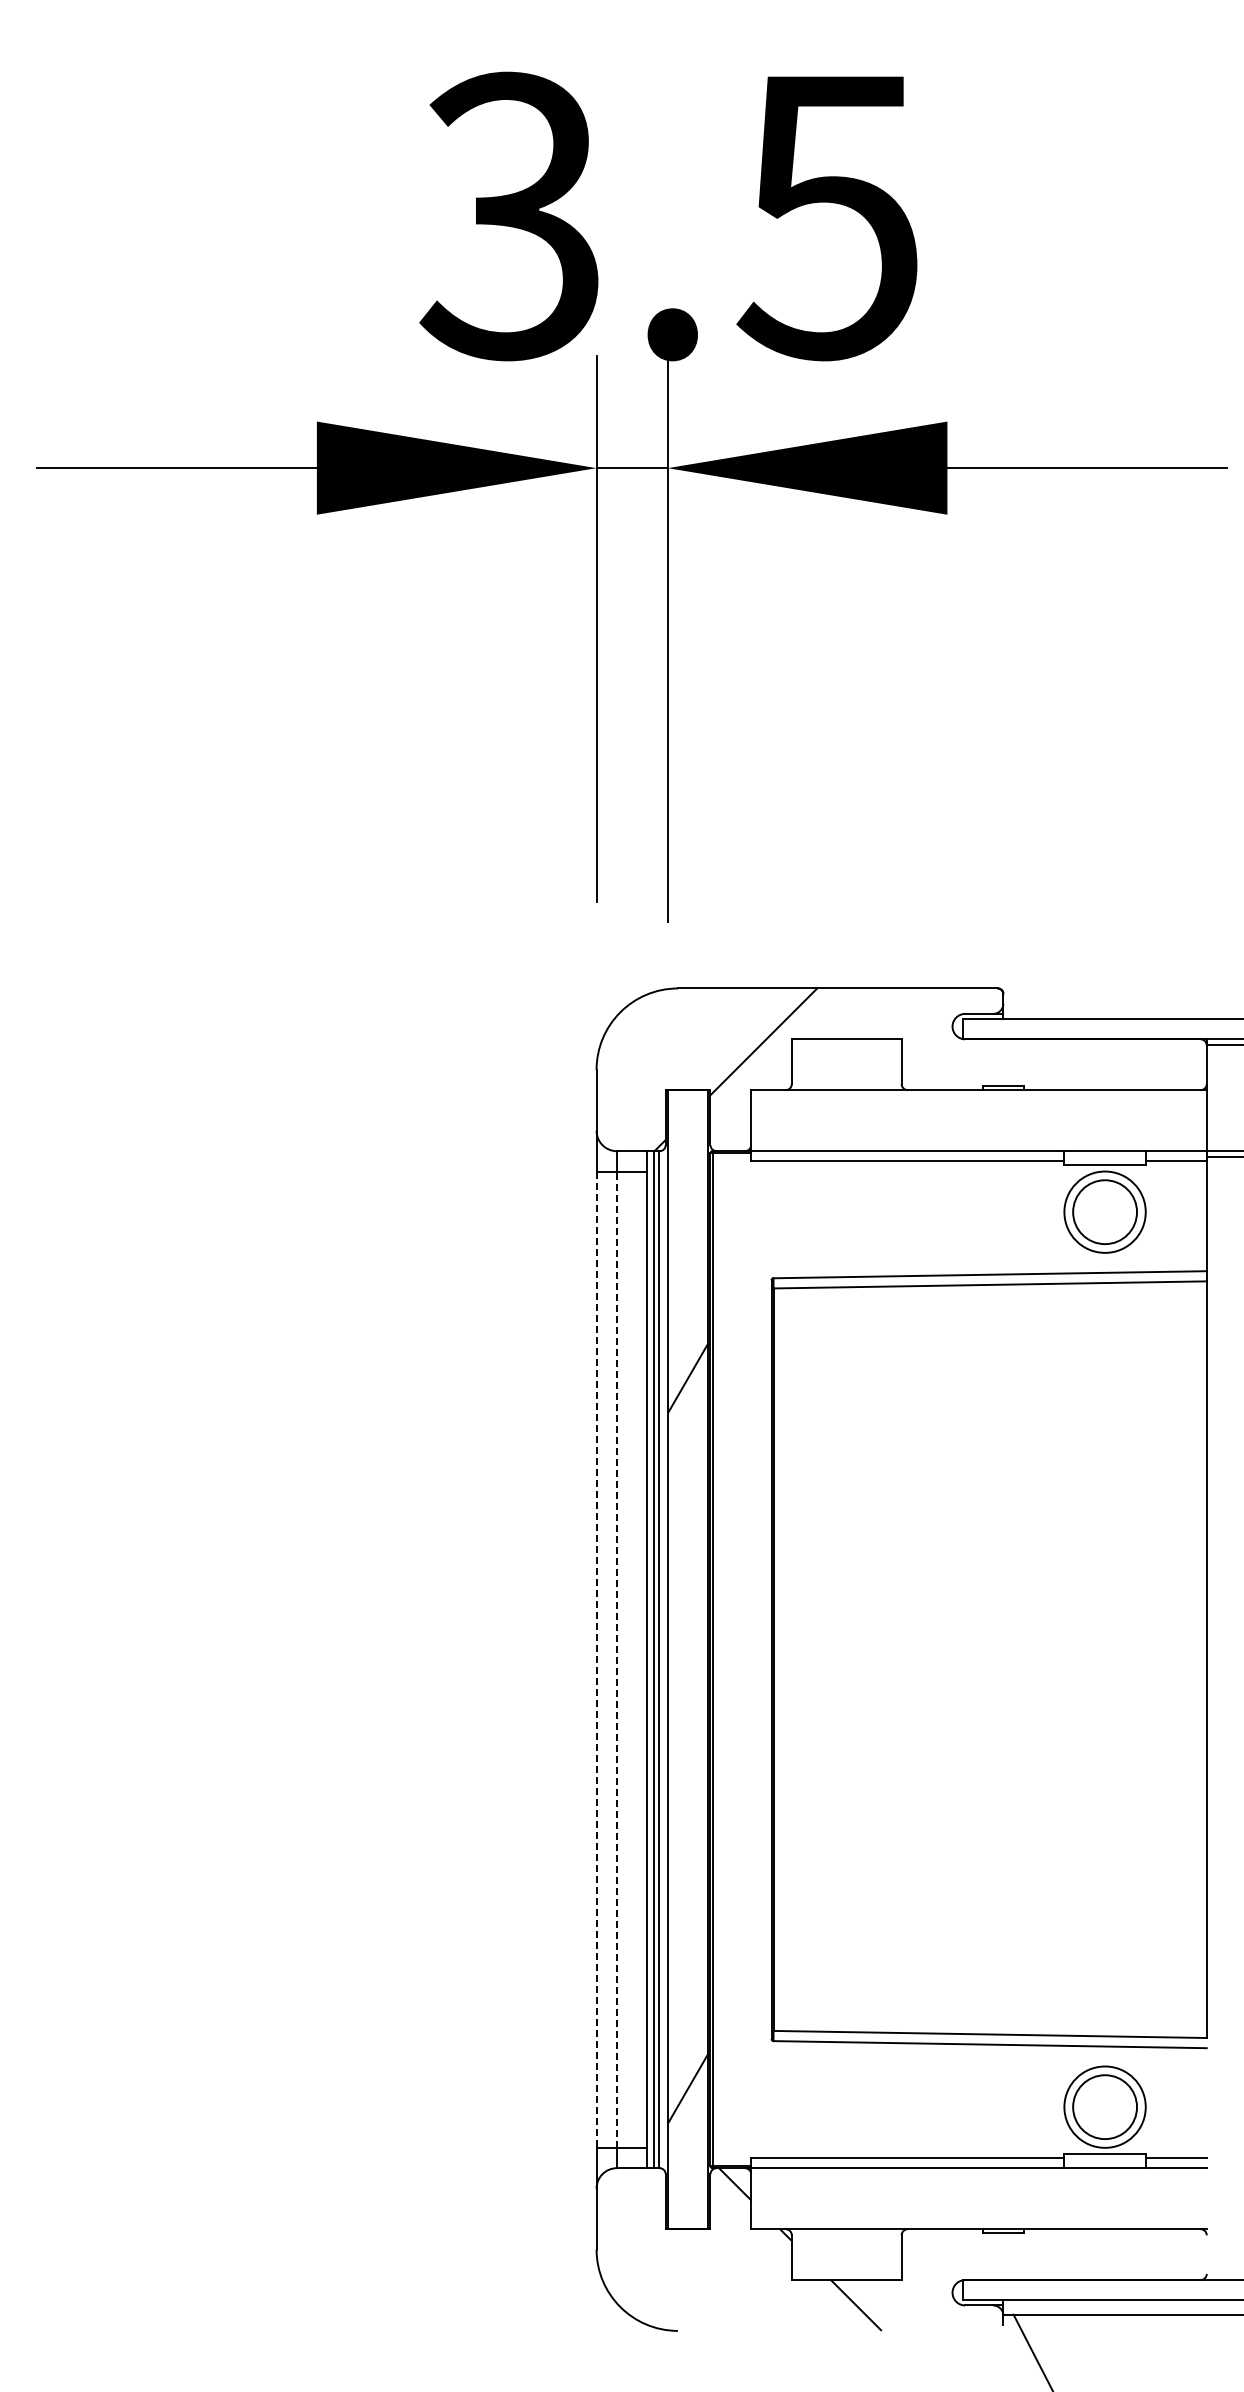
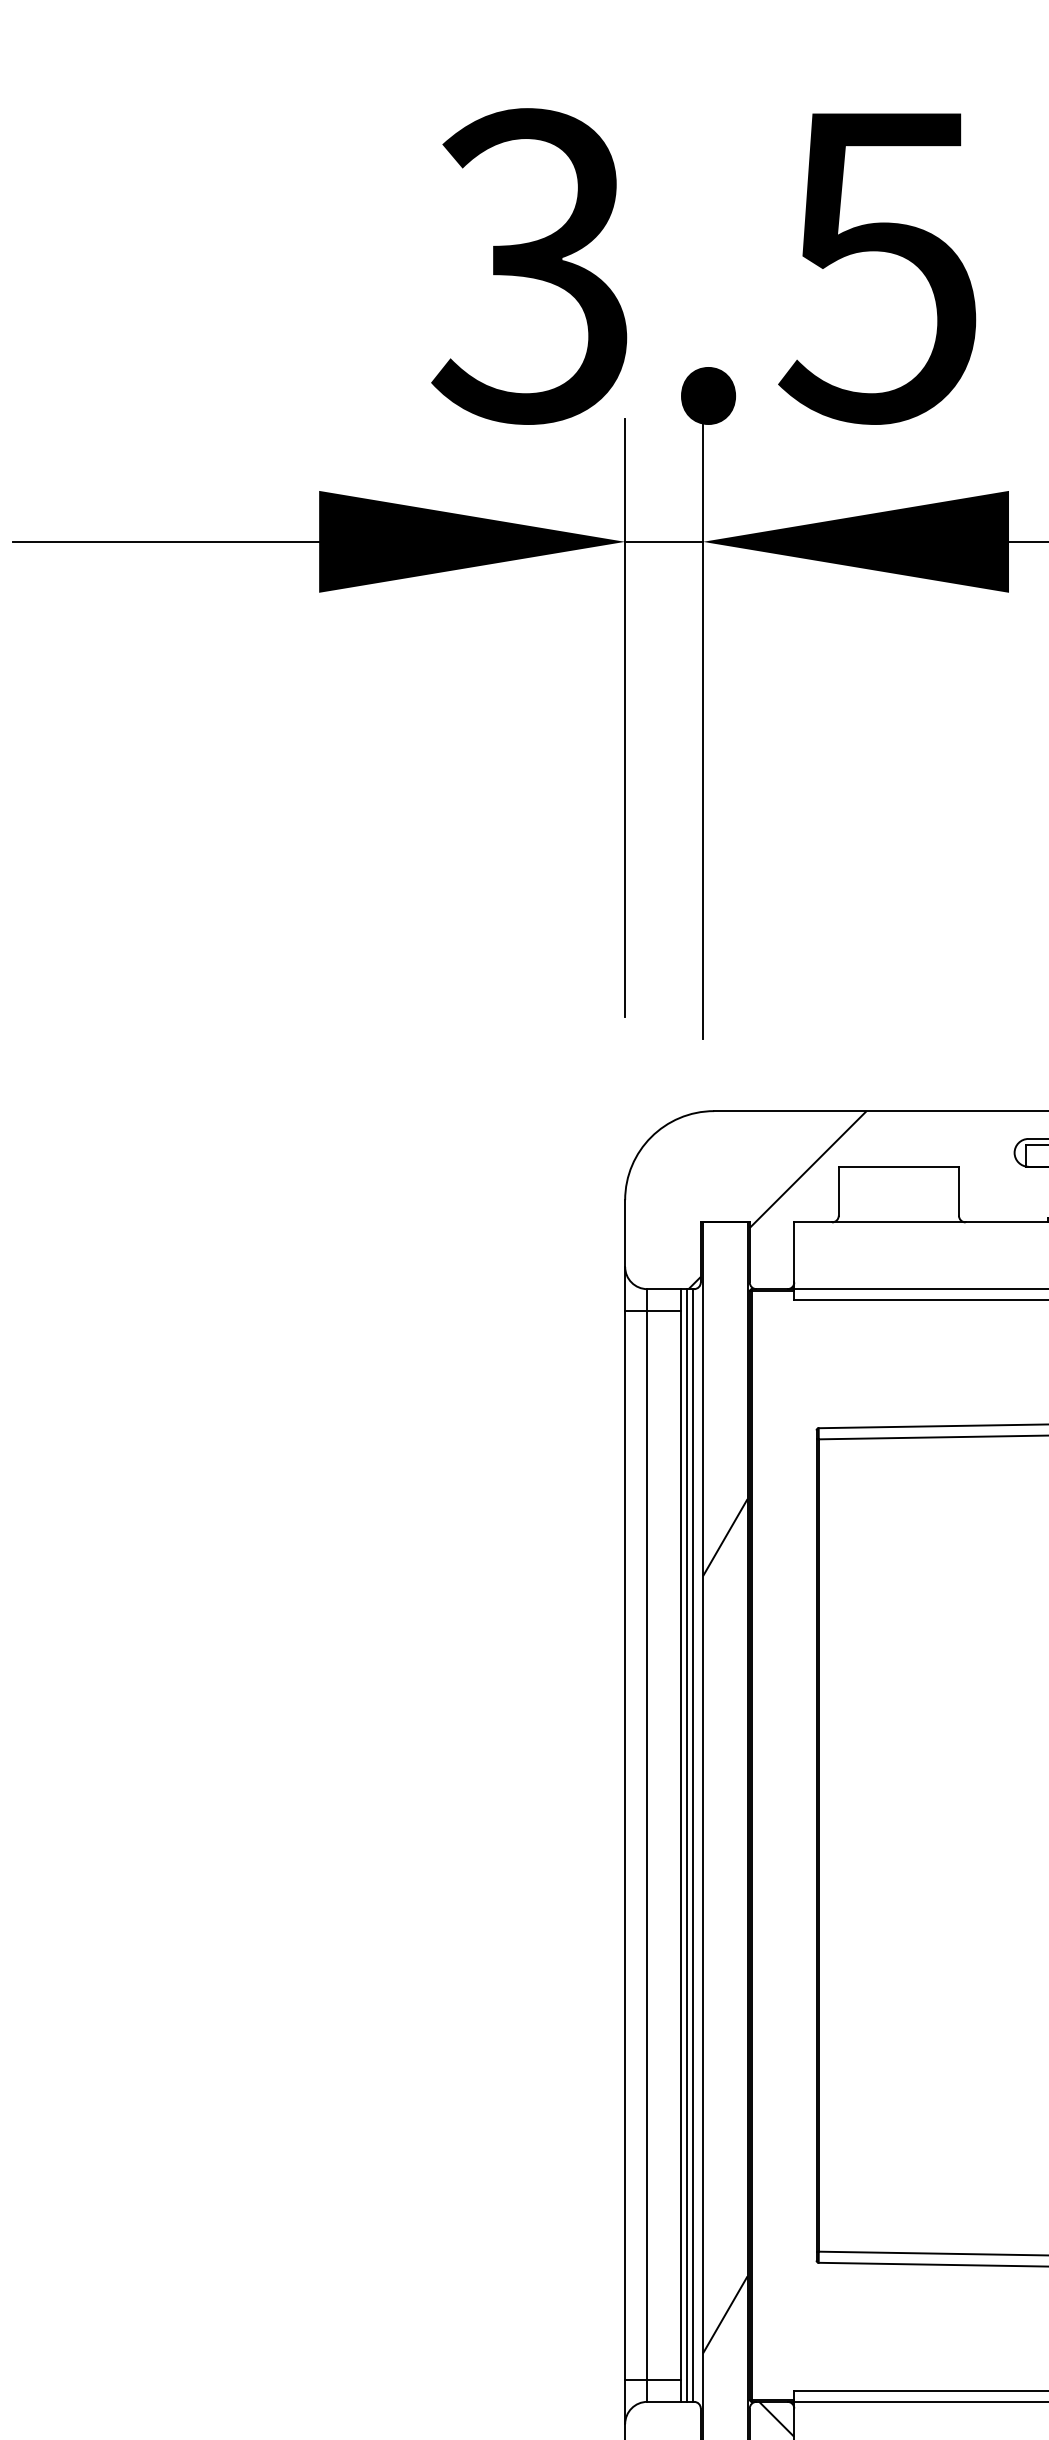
line: (616, 1659) -> (646, 1845), dashed -> solid
line: (596, 1660) -> (625, 1846), dashed -> solid

